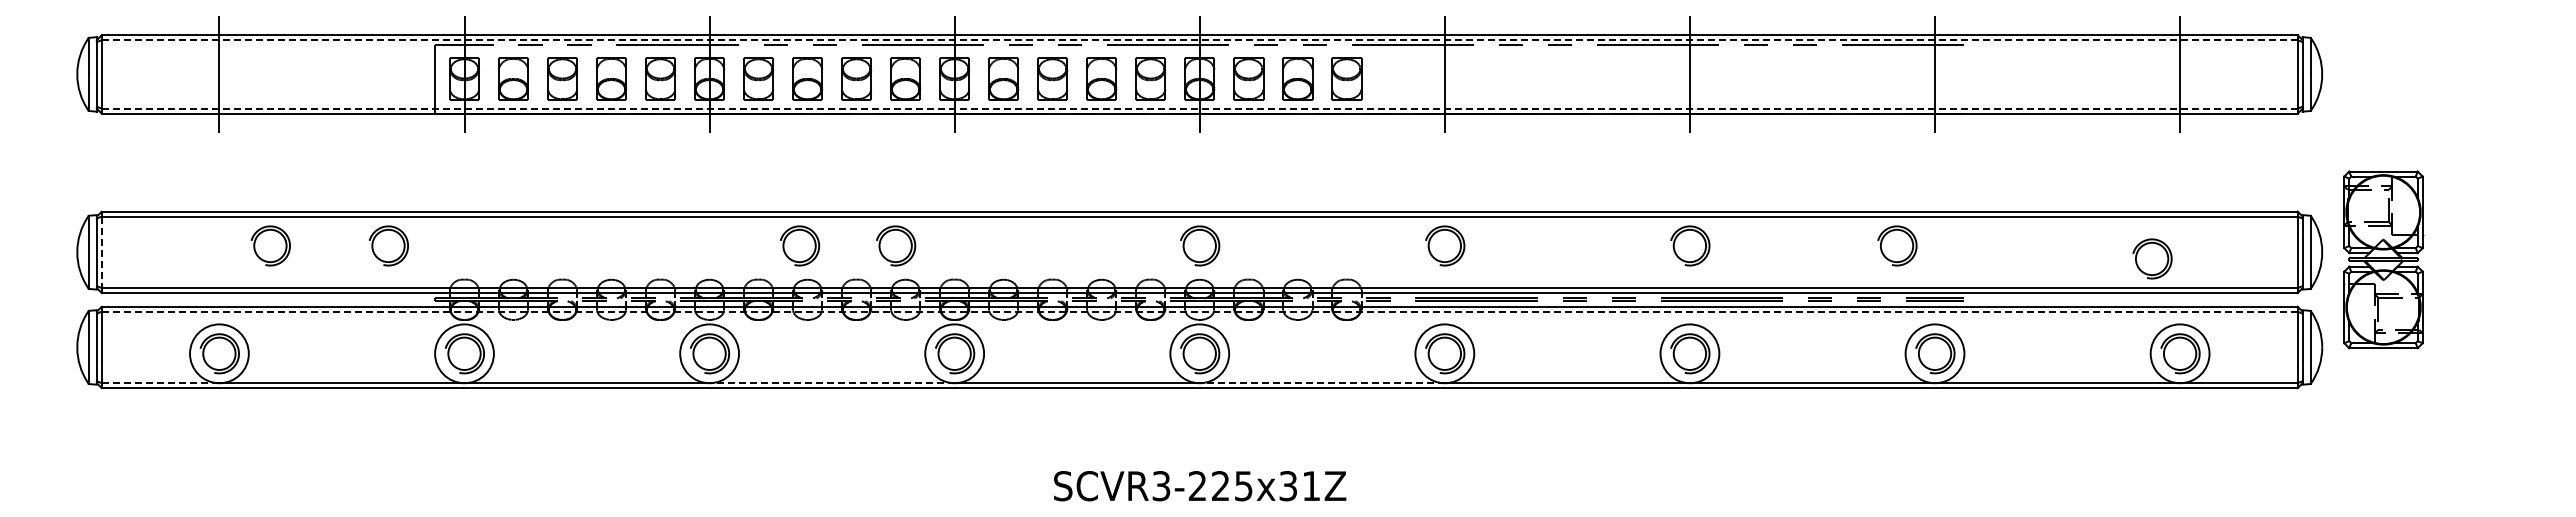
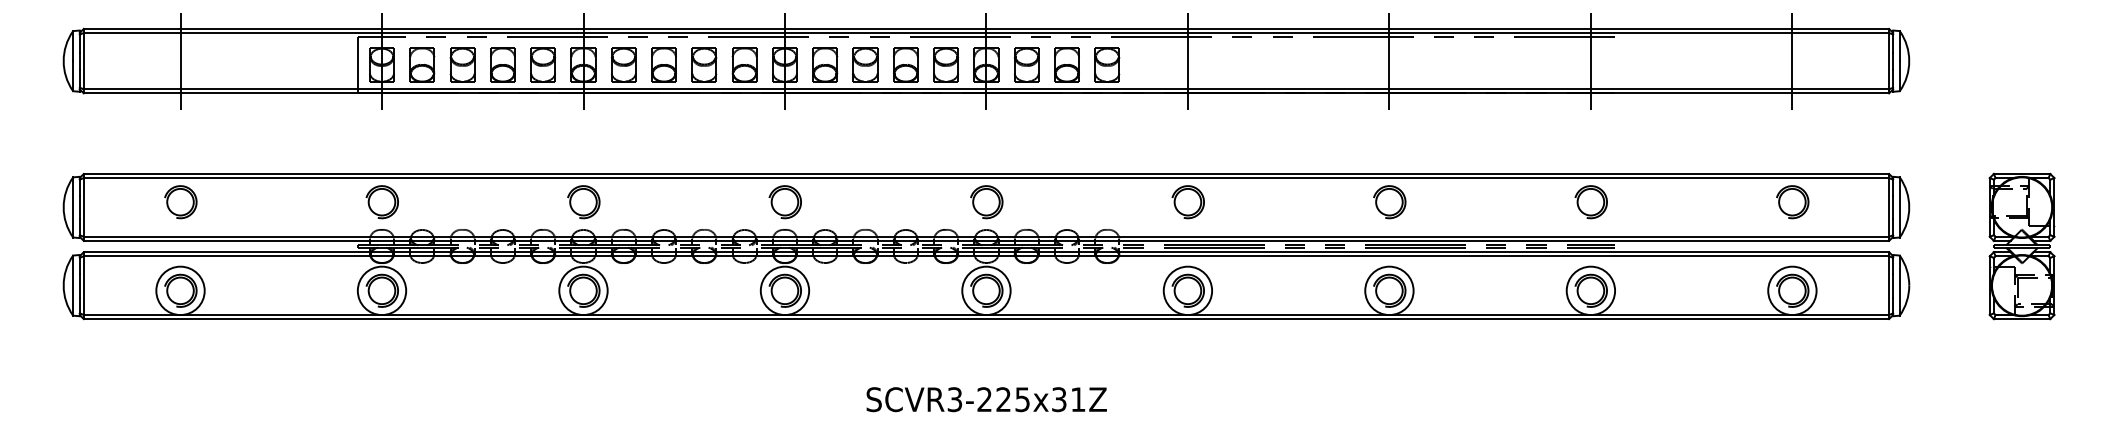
line: (1199, 40) -> (986, 33), dashed -> solid
line: (1199, 108) -> (986, 89), dashed -> solid
part: (270, 245) -> (180, 201), moved
part: (388, 245) -> (382, 201), moved
part: (800, 245) -> (584, 201), moved
part: (896, 245) -> (785, 201), moved
part: (1897, 245) -> (1591, 201), moved
line: (101, 252) -> (83, 207), dashed -> solid
part: (2152, 258) -> (1792, 201), moved
part: (2383, 259) -> (2022, 246), moved
line: (1199, 311) -> (986, 256), dashed -> solid
line: (160, 383) -> (132, 315), dashed -> solid
line: (831, 383) -> (683, 315), dashed -> solid
line: (1321, 383) -> (1086, 315), dashed -> solid

